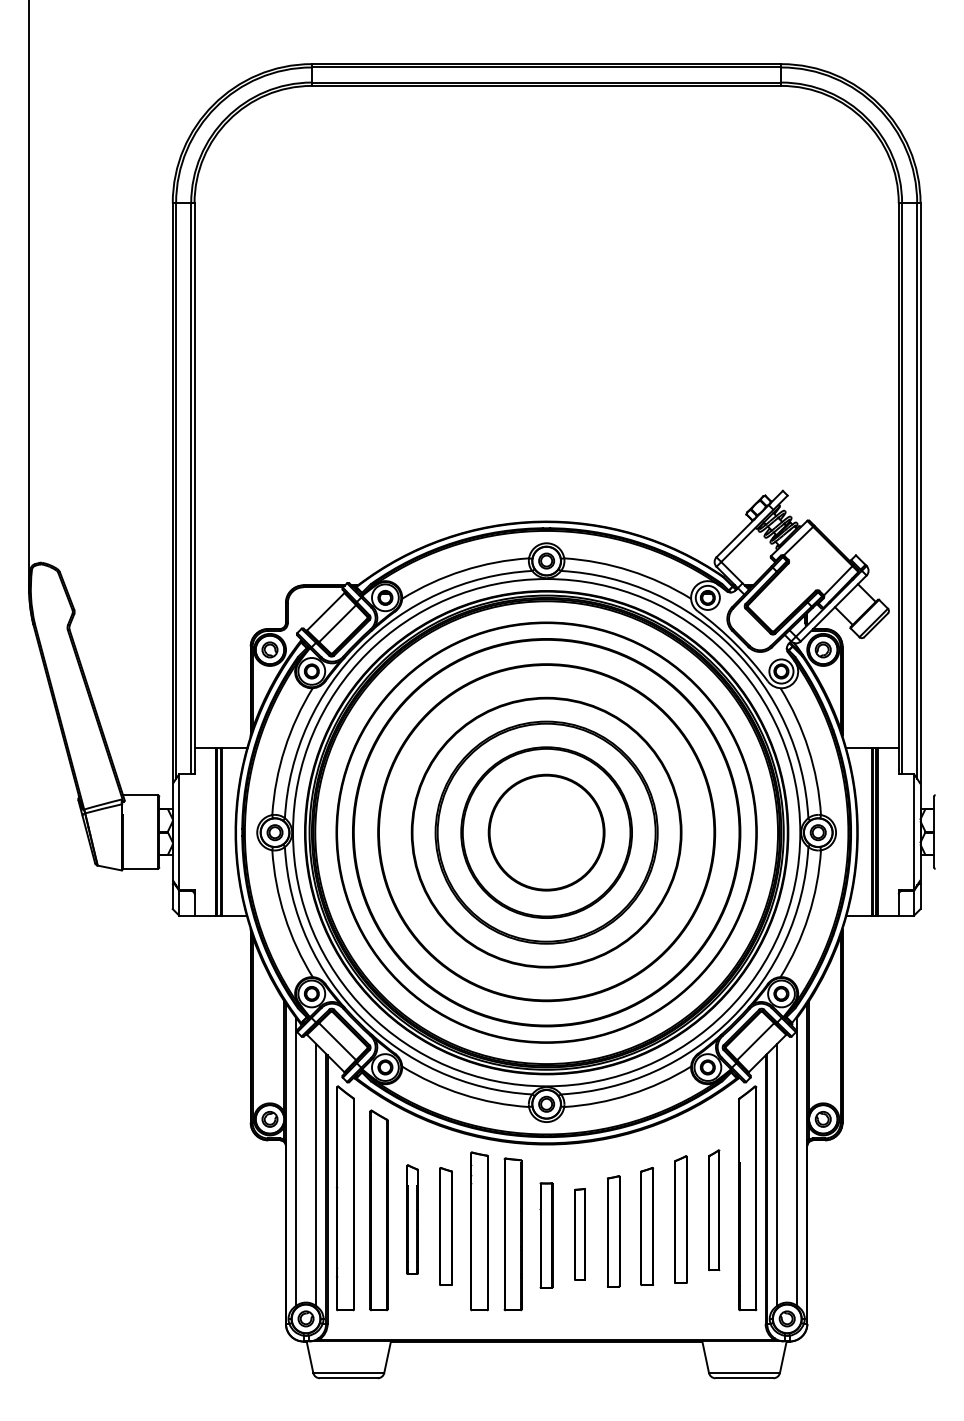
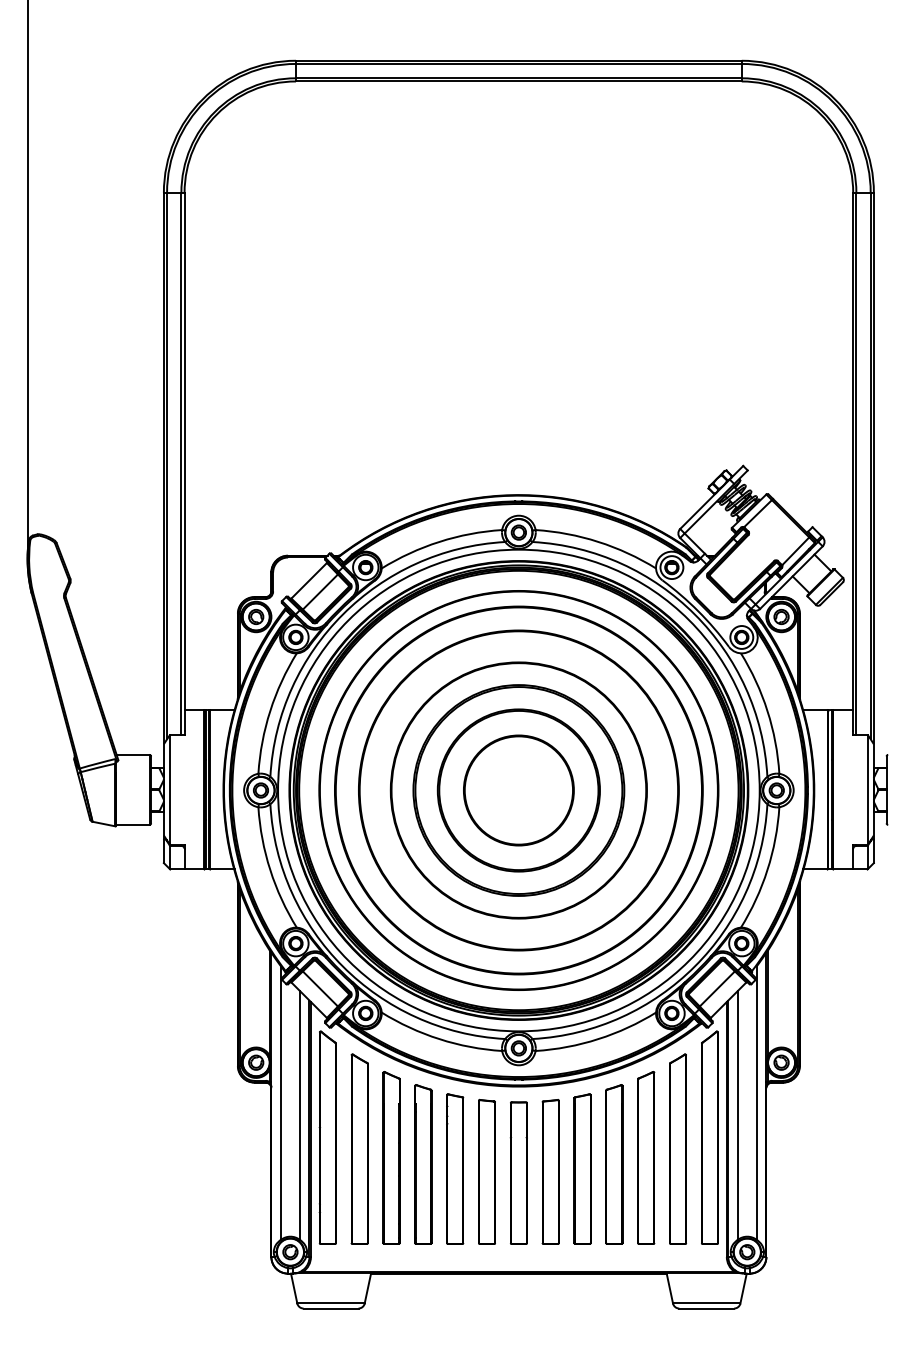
part: (713, 1209) -> (677, 1148), size x1.67
part: (412, 1219) -> (391, 1157), size x1.67
part: (681, 1219) -> (646, 1157), size x1.43
part: (446, 1226) -> (423, 1164), size x1.43
part: (647, 1226) -> (614, 1164), size x1.43
part: (613, 1230) -> (582, 1168), size x1.43
part: (579, 1233) -> (550, 1171), size x1.67
part: (546, 1234) -> (518, 1172), size x1.43

